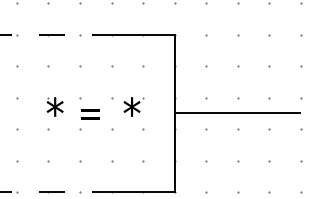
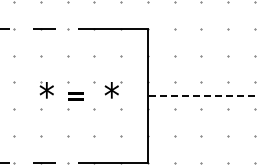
line: (236, 113) -> (200, 95), solid -> dashed

